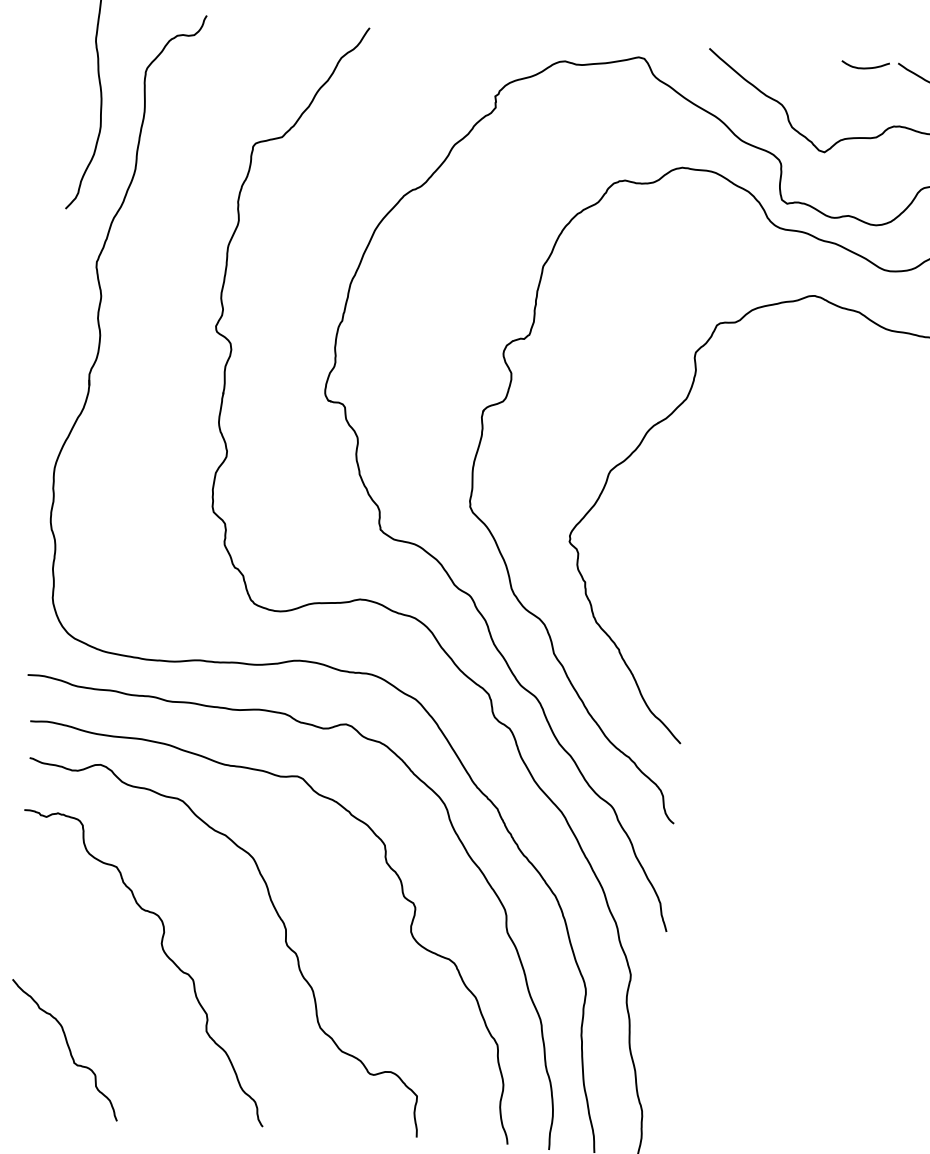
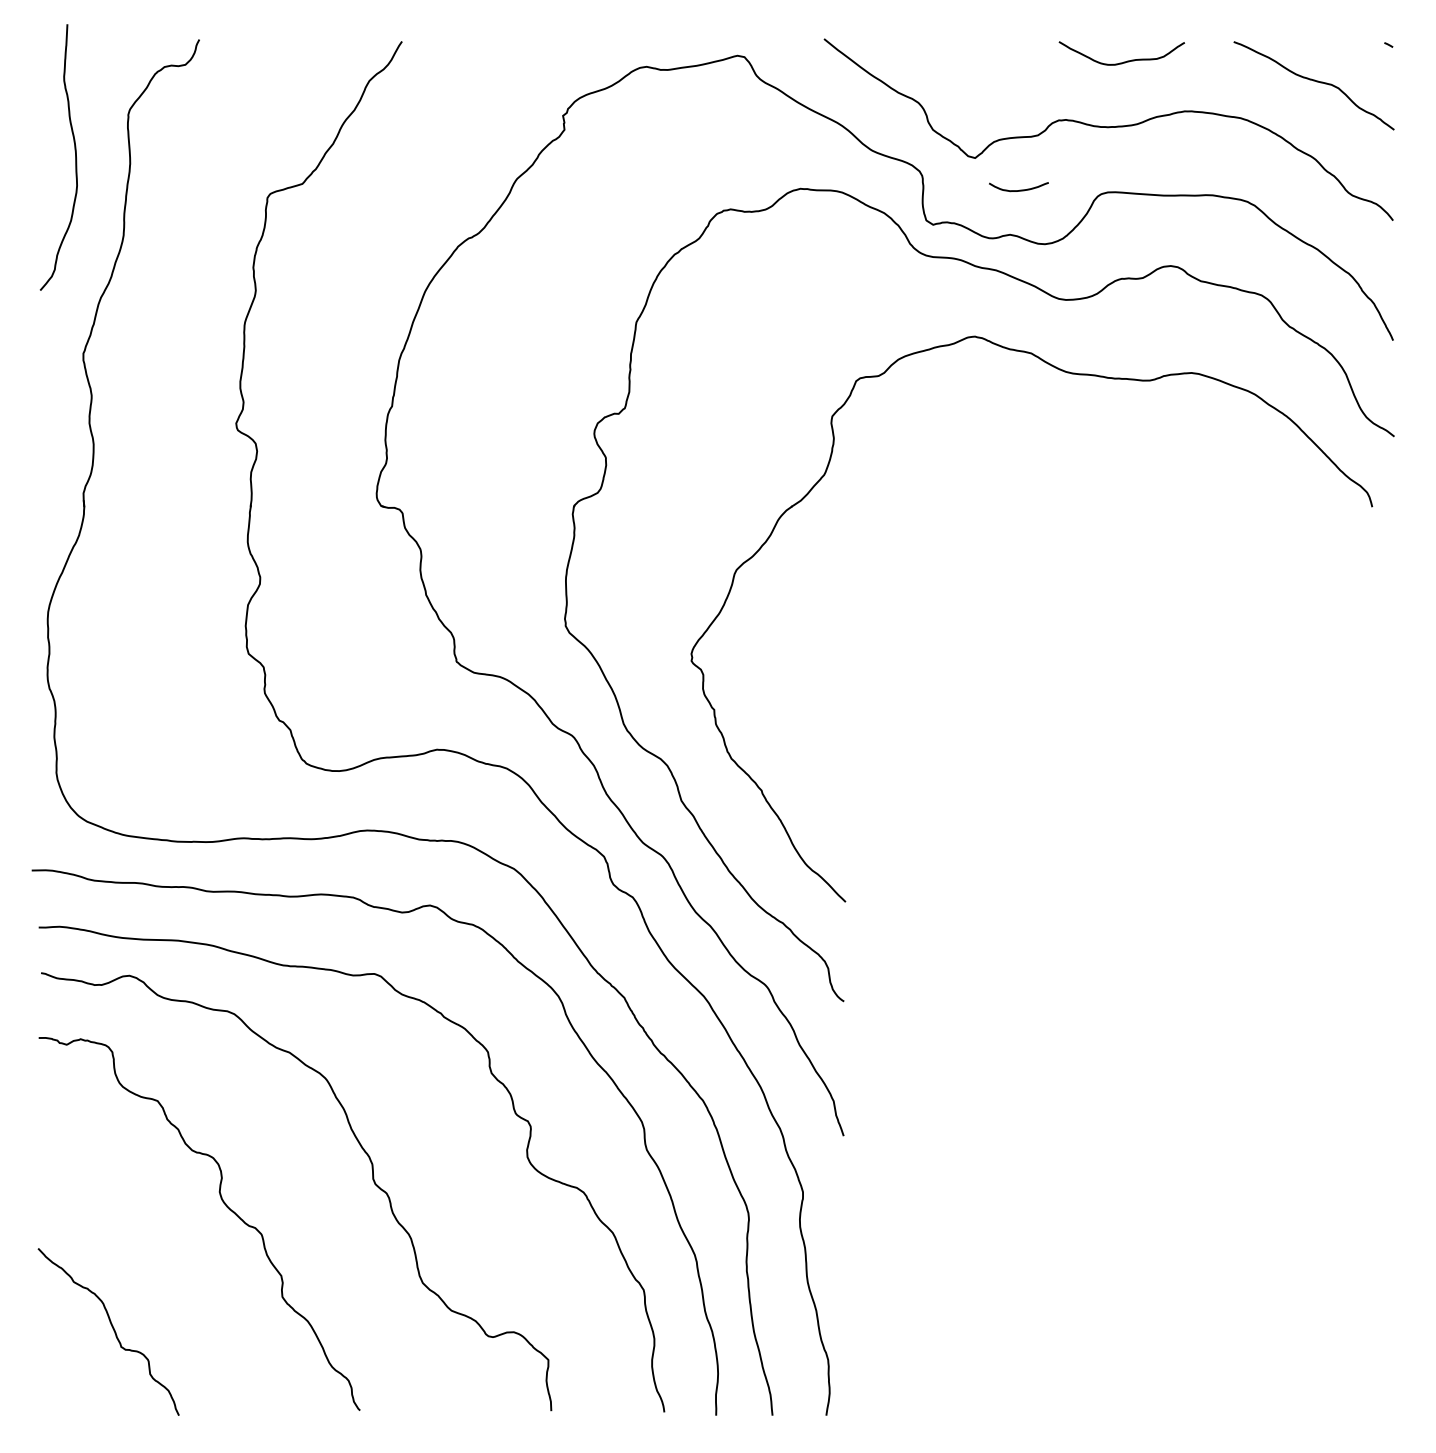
curve: (866, 67) -> (1019, 189), moved

